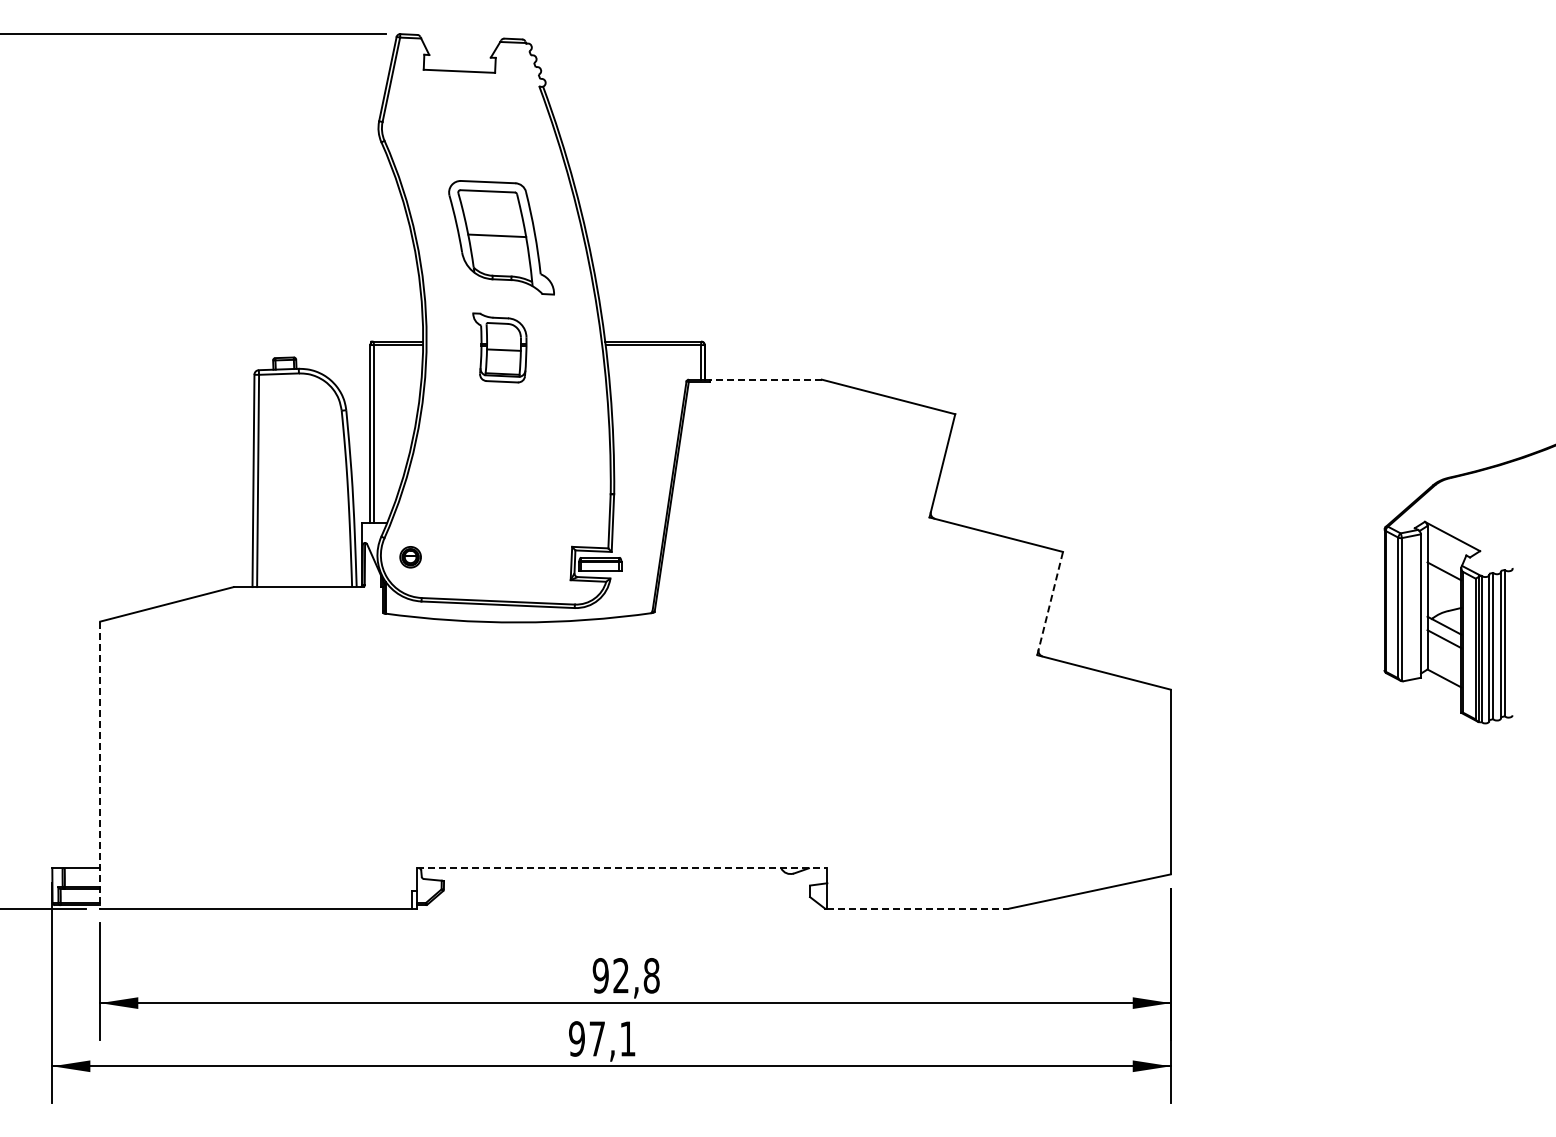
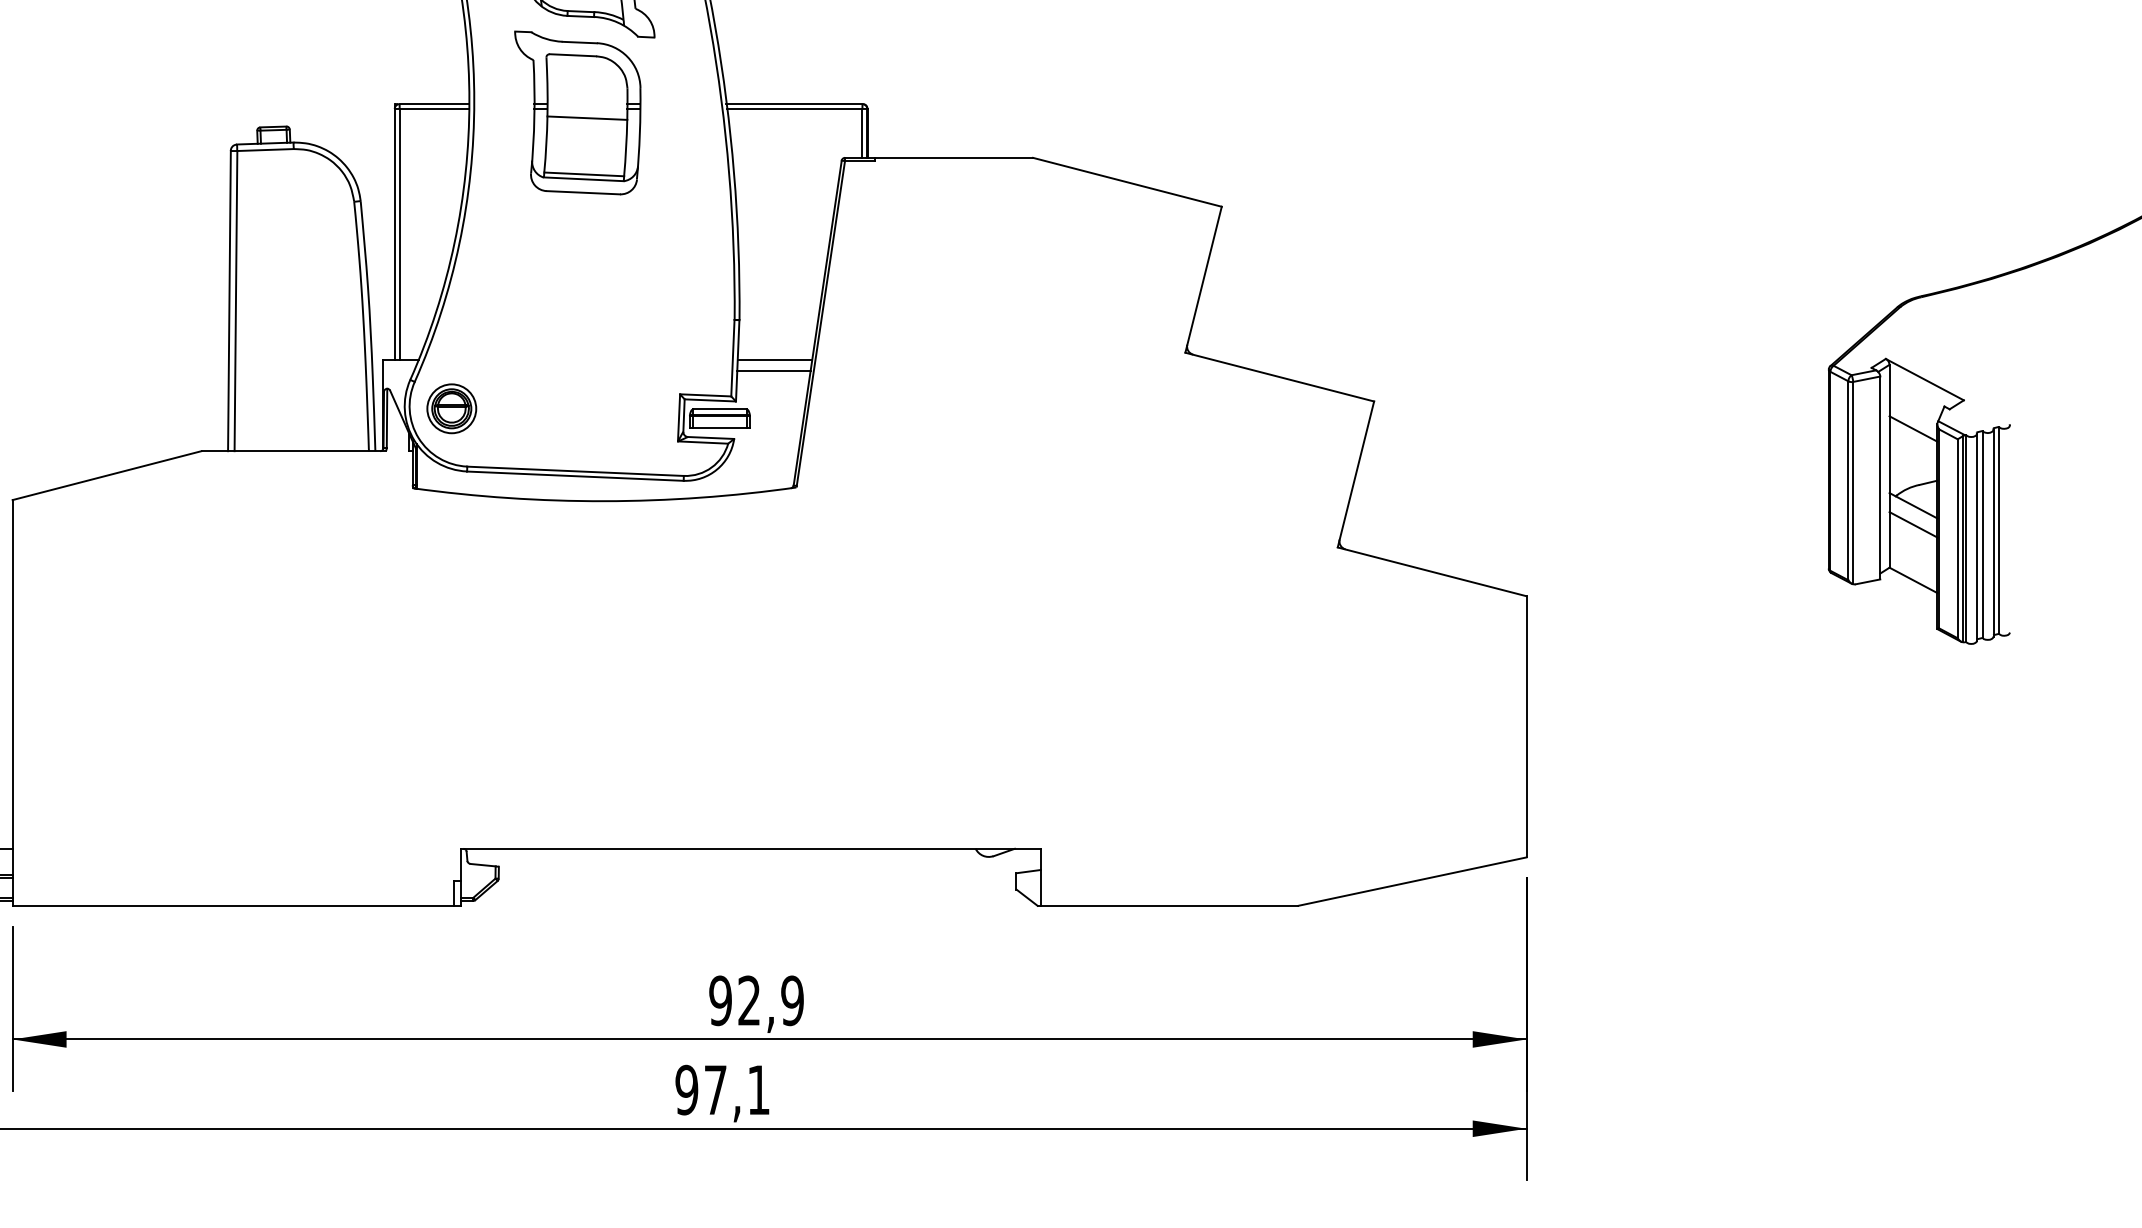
part: (499, 347) -> (577, 112), size x1.67
line: (765, 379) -> (953, 157), dashed -> solid
line: (638, 522) -> (773, 359), added
line: (638, 530) -> (773, 371), added
part: (410, 557) -> (451, 409), size x1.67
line: (1050, 603) -> (1356, 474), dashed -> solid
line: (100, 765) -> (13, 703), dashed -> solid
line: (622, 868) -> (751, 849), dashed -> solid
line: (918, 908) -> (1169, 905), dashed -> solid
text: (651, 975) -> (792, 1000), 92,8 -> 92,9

